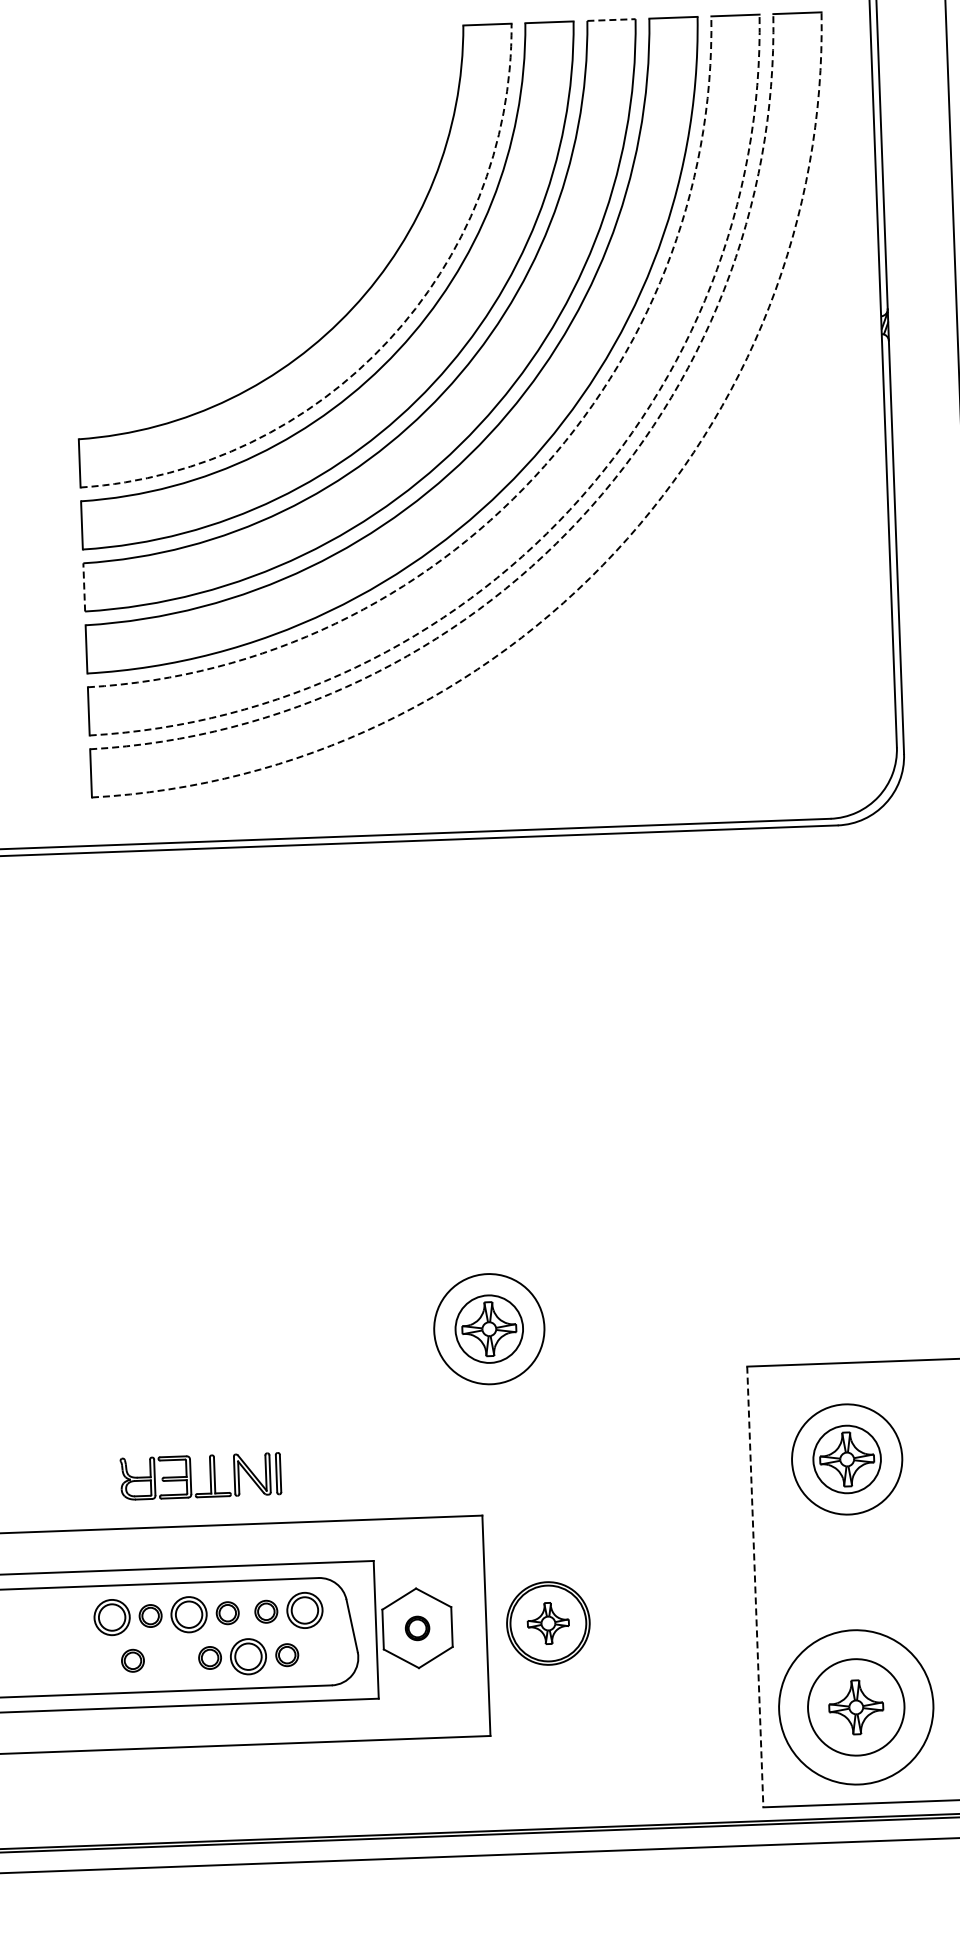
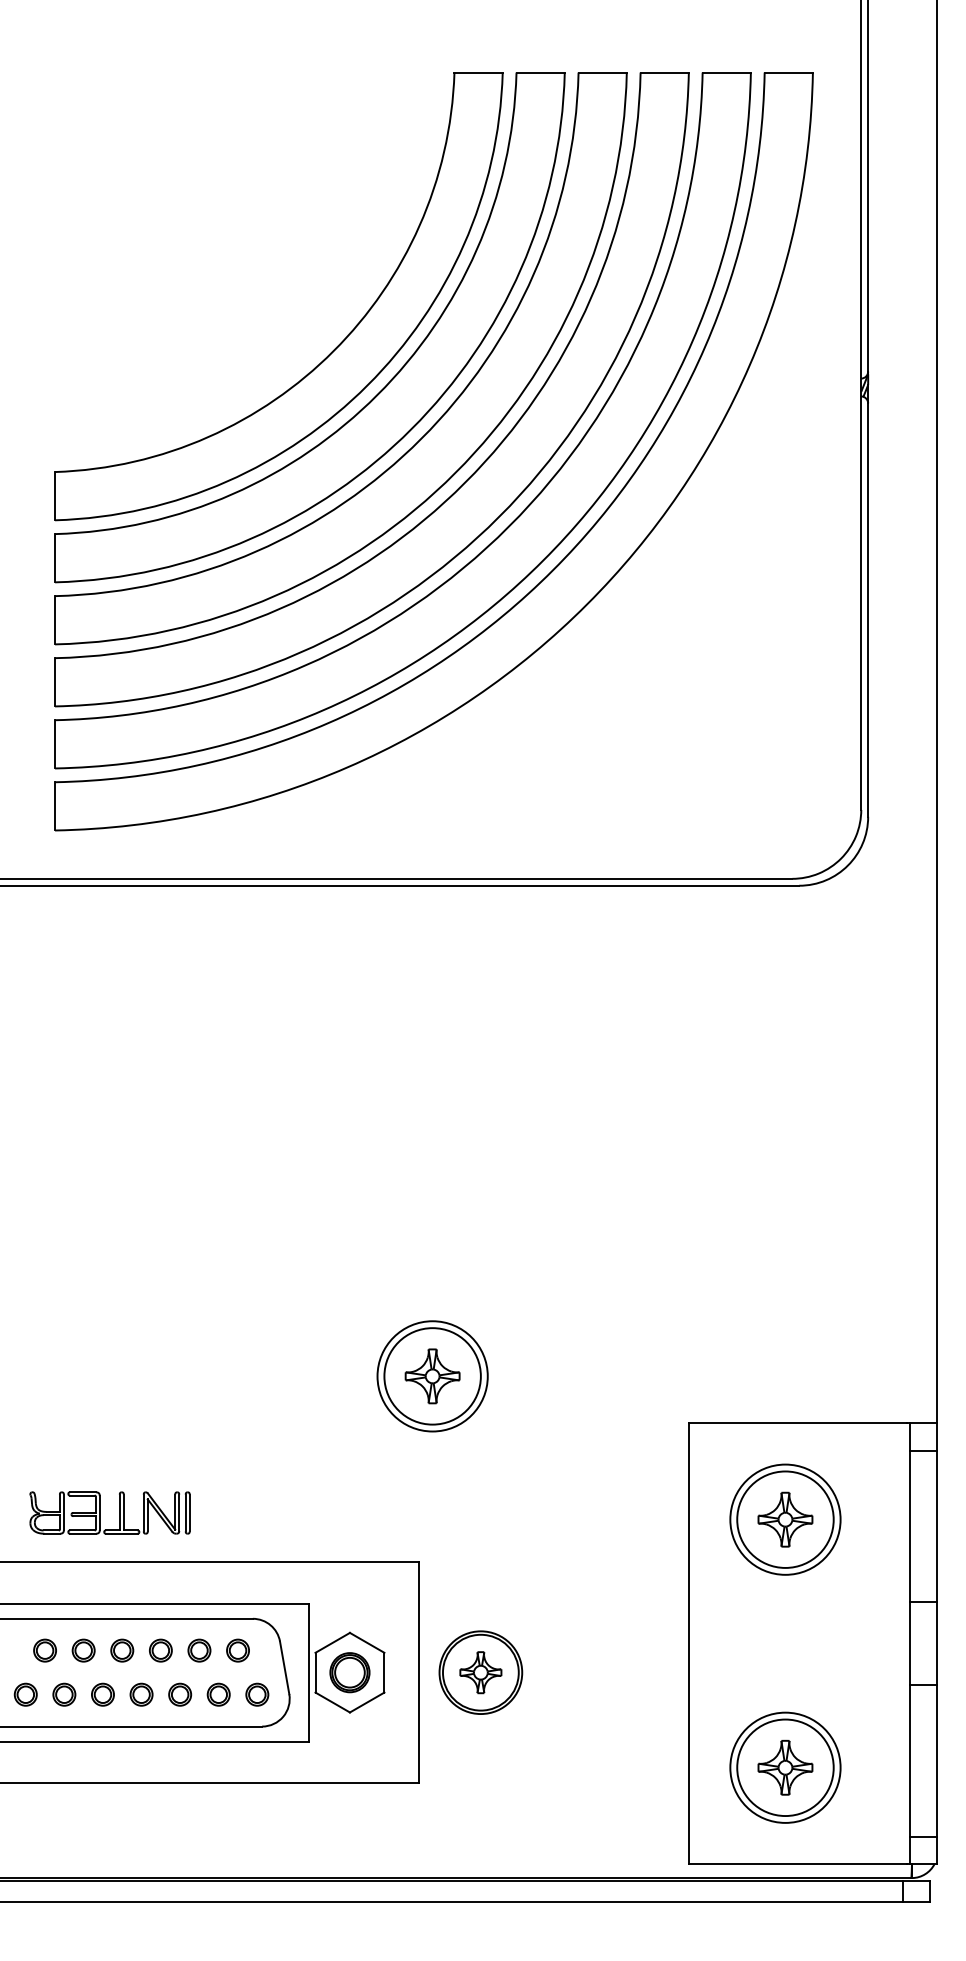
line: (612, 19) -> (603, 72), dashed -> solid
arc: (387, 341) -> (367, 385), dashed -> solid
arc: (534, 477) -> (509, 526), dashed -> solid
arc: (570, 509) -> (543, 560), dashed -> solid
arc: (579, 519) -> (552, 570), dashed -> solid
arc: (614, 552) -> (586, 604), dashed -> solid
line: (84, 586) -> (55, 619), dashed -> solid
circle: (489, 1329) -> (432, 1376), size x1.43
circle: (847, 1459) -> (785, 1519), size x1.43
part: (191, 1476) -> (100, 1512), moved
line: (755, 1586) -> (689, 1643), dashed -> solid
part: (304, 1610) -> (237, 1650), size x0.62
part: (189, 1614) -> (122, 1650), size x0.62
part: (111, 1617) -> (44, 1650), size x0.62
part: (417, 1628) -> (349, 1672), size x1.67
part: (325, 1653) -> (257, 1694), added
part: (249, 1656) -> (180, 1694), size x0.62
part: (171, 1659) -> (102, 1694), added
part: (94, 1662) -> (25, 1694), added
circle: (856, 1707) -> (785, 1767), size x0.71

